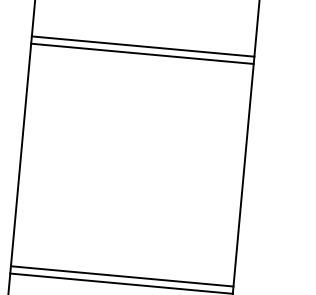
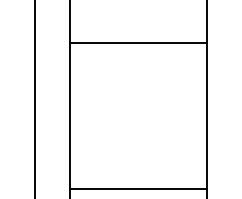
line: (142, 53) -> (138, 47), removed
line: (122, 277) -> (138, 184), removed

